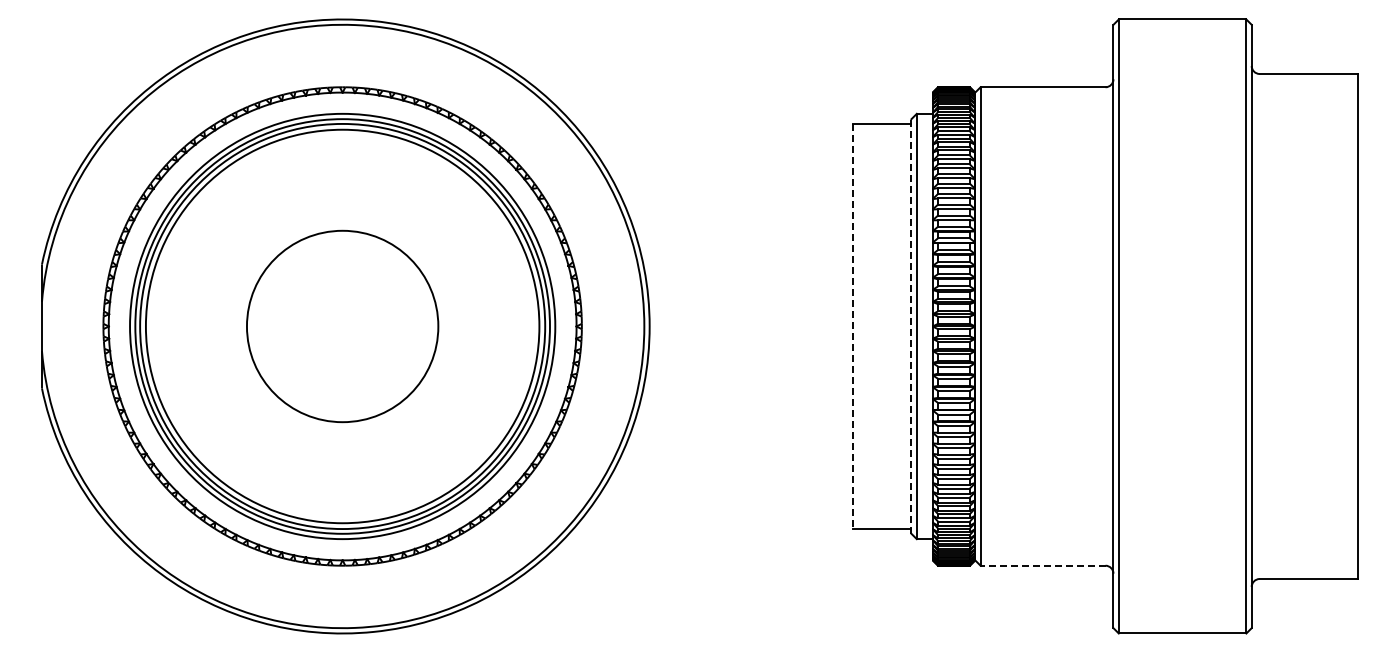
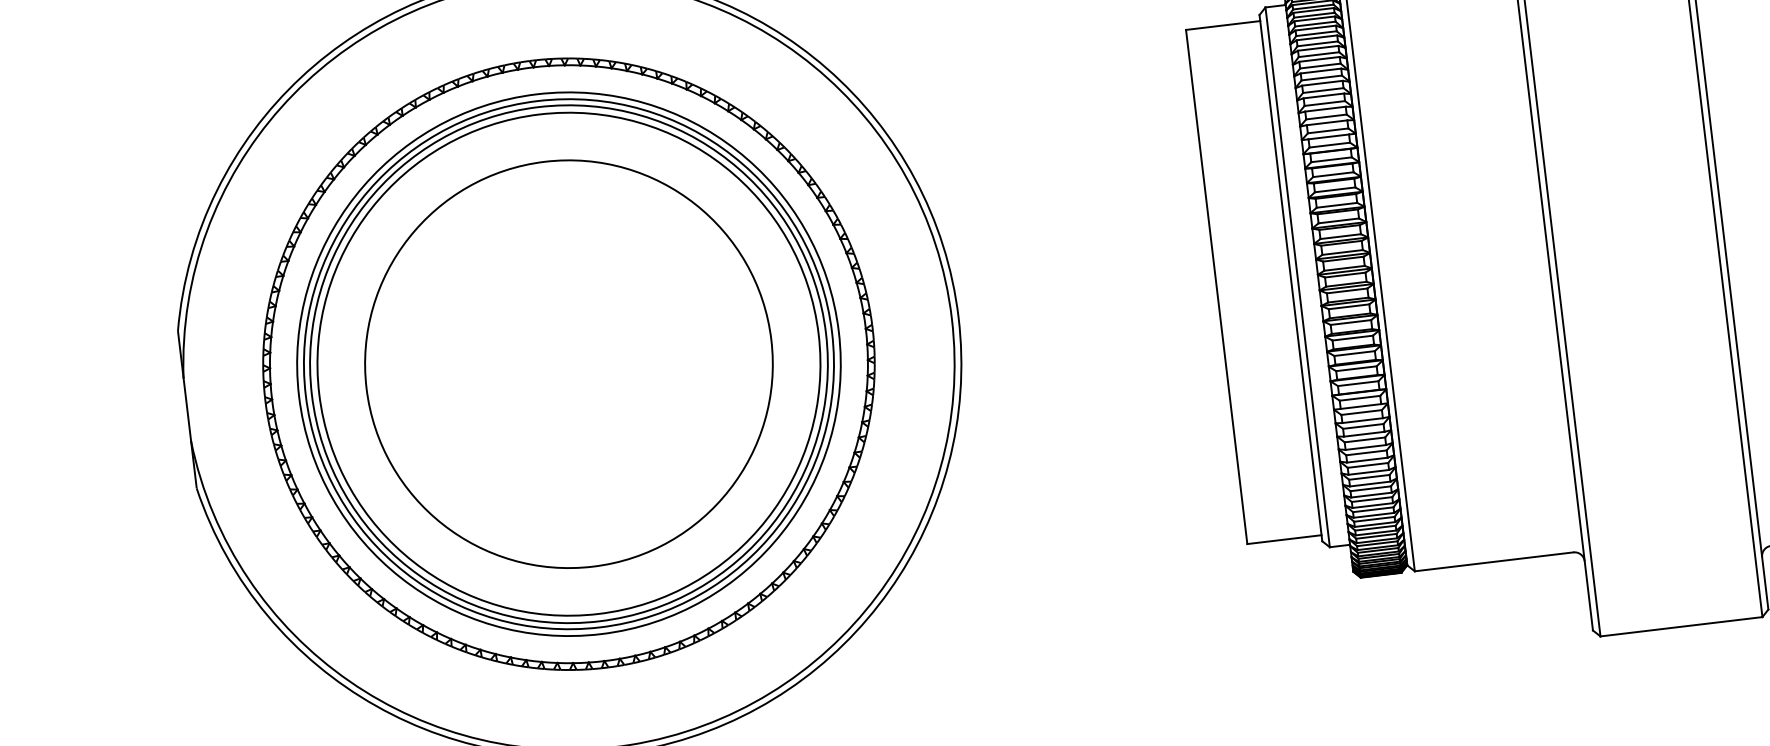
circle: (342, 326) -> (568, 364), size x1.67
line: (853, 326) -> (1217, 286), dashed -> solid
line: (911, 326) -> (1290, 278), dashed -> solid
line: (1042, 565) -> (1493, 561), dashed -> solid

